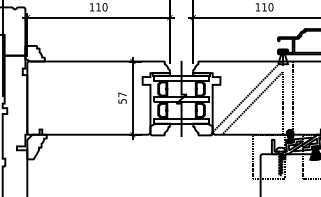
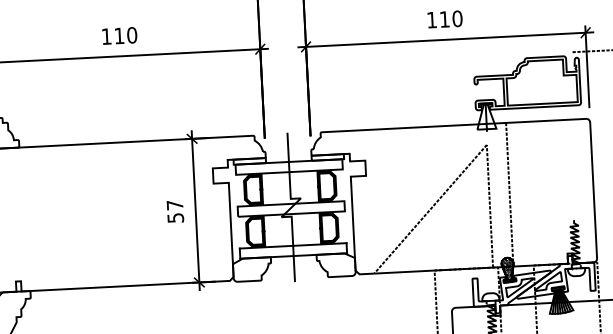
line: (245, 97) -> (416, 198), removed

